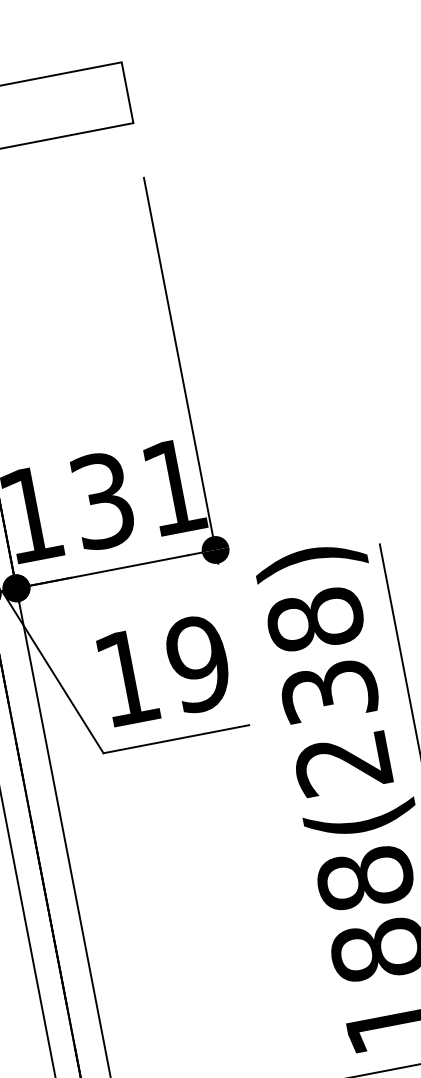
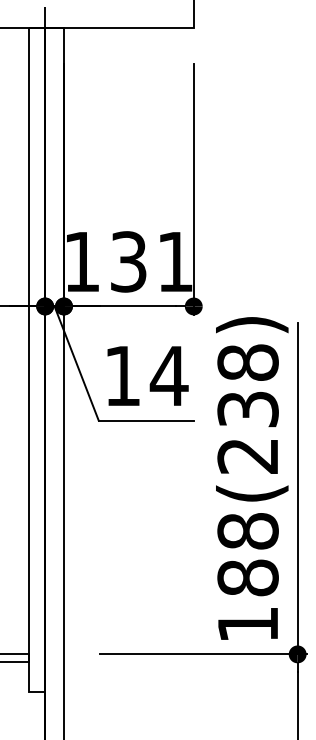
text: (197, 663) -> (168, 375), 19 -> 14

